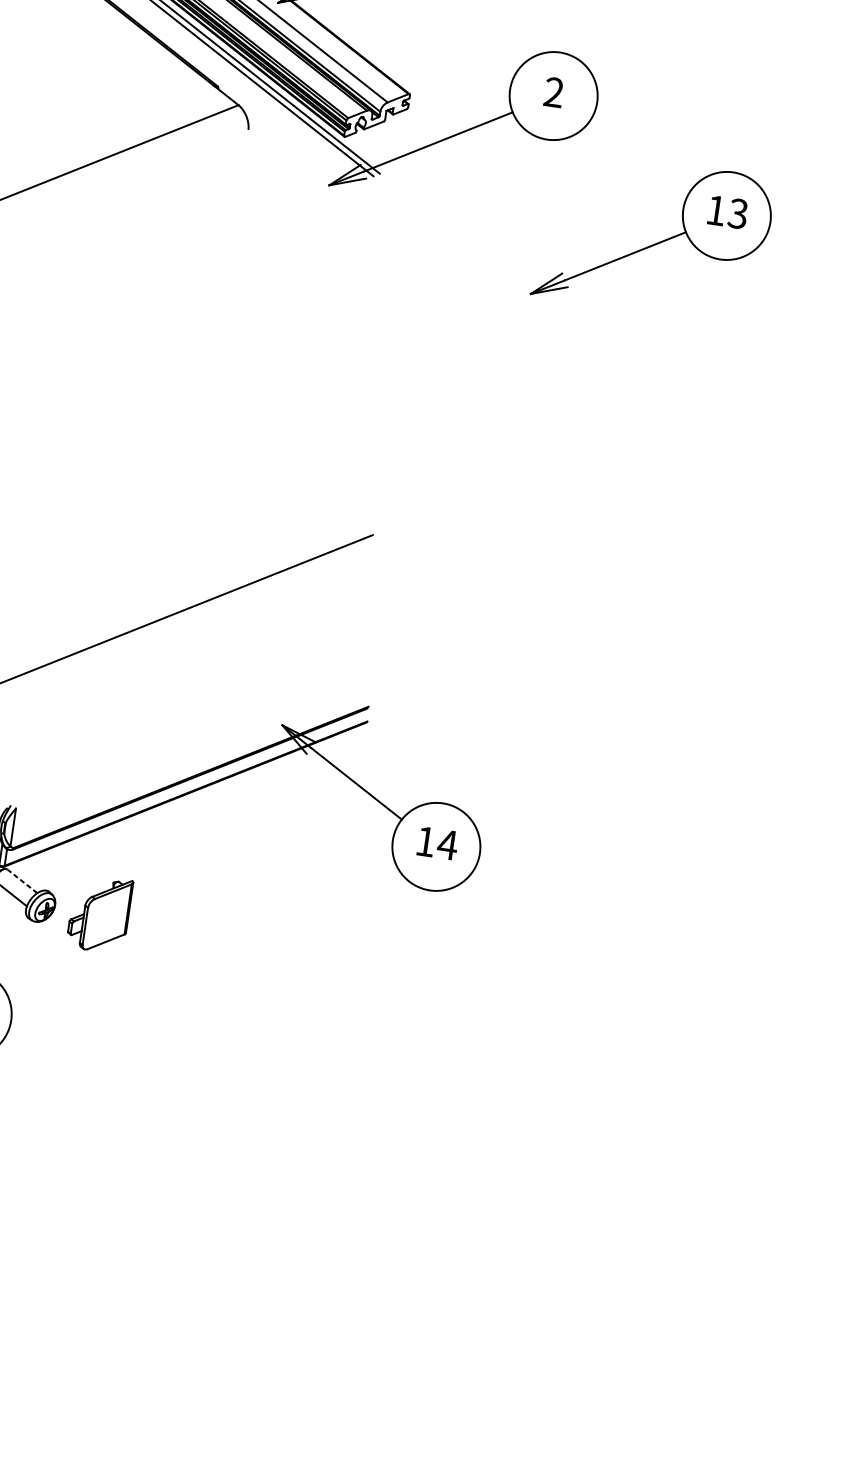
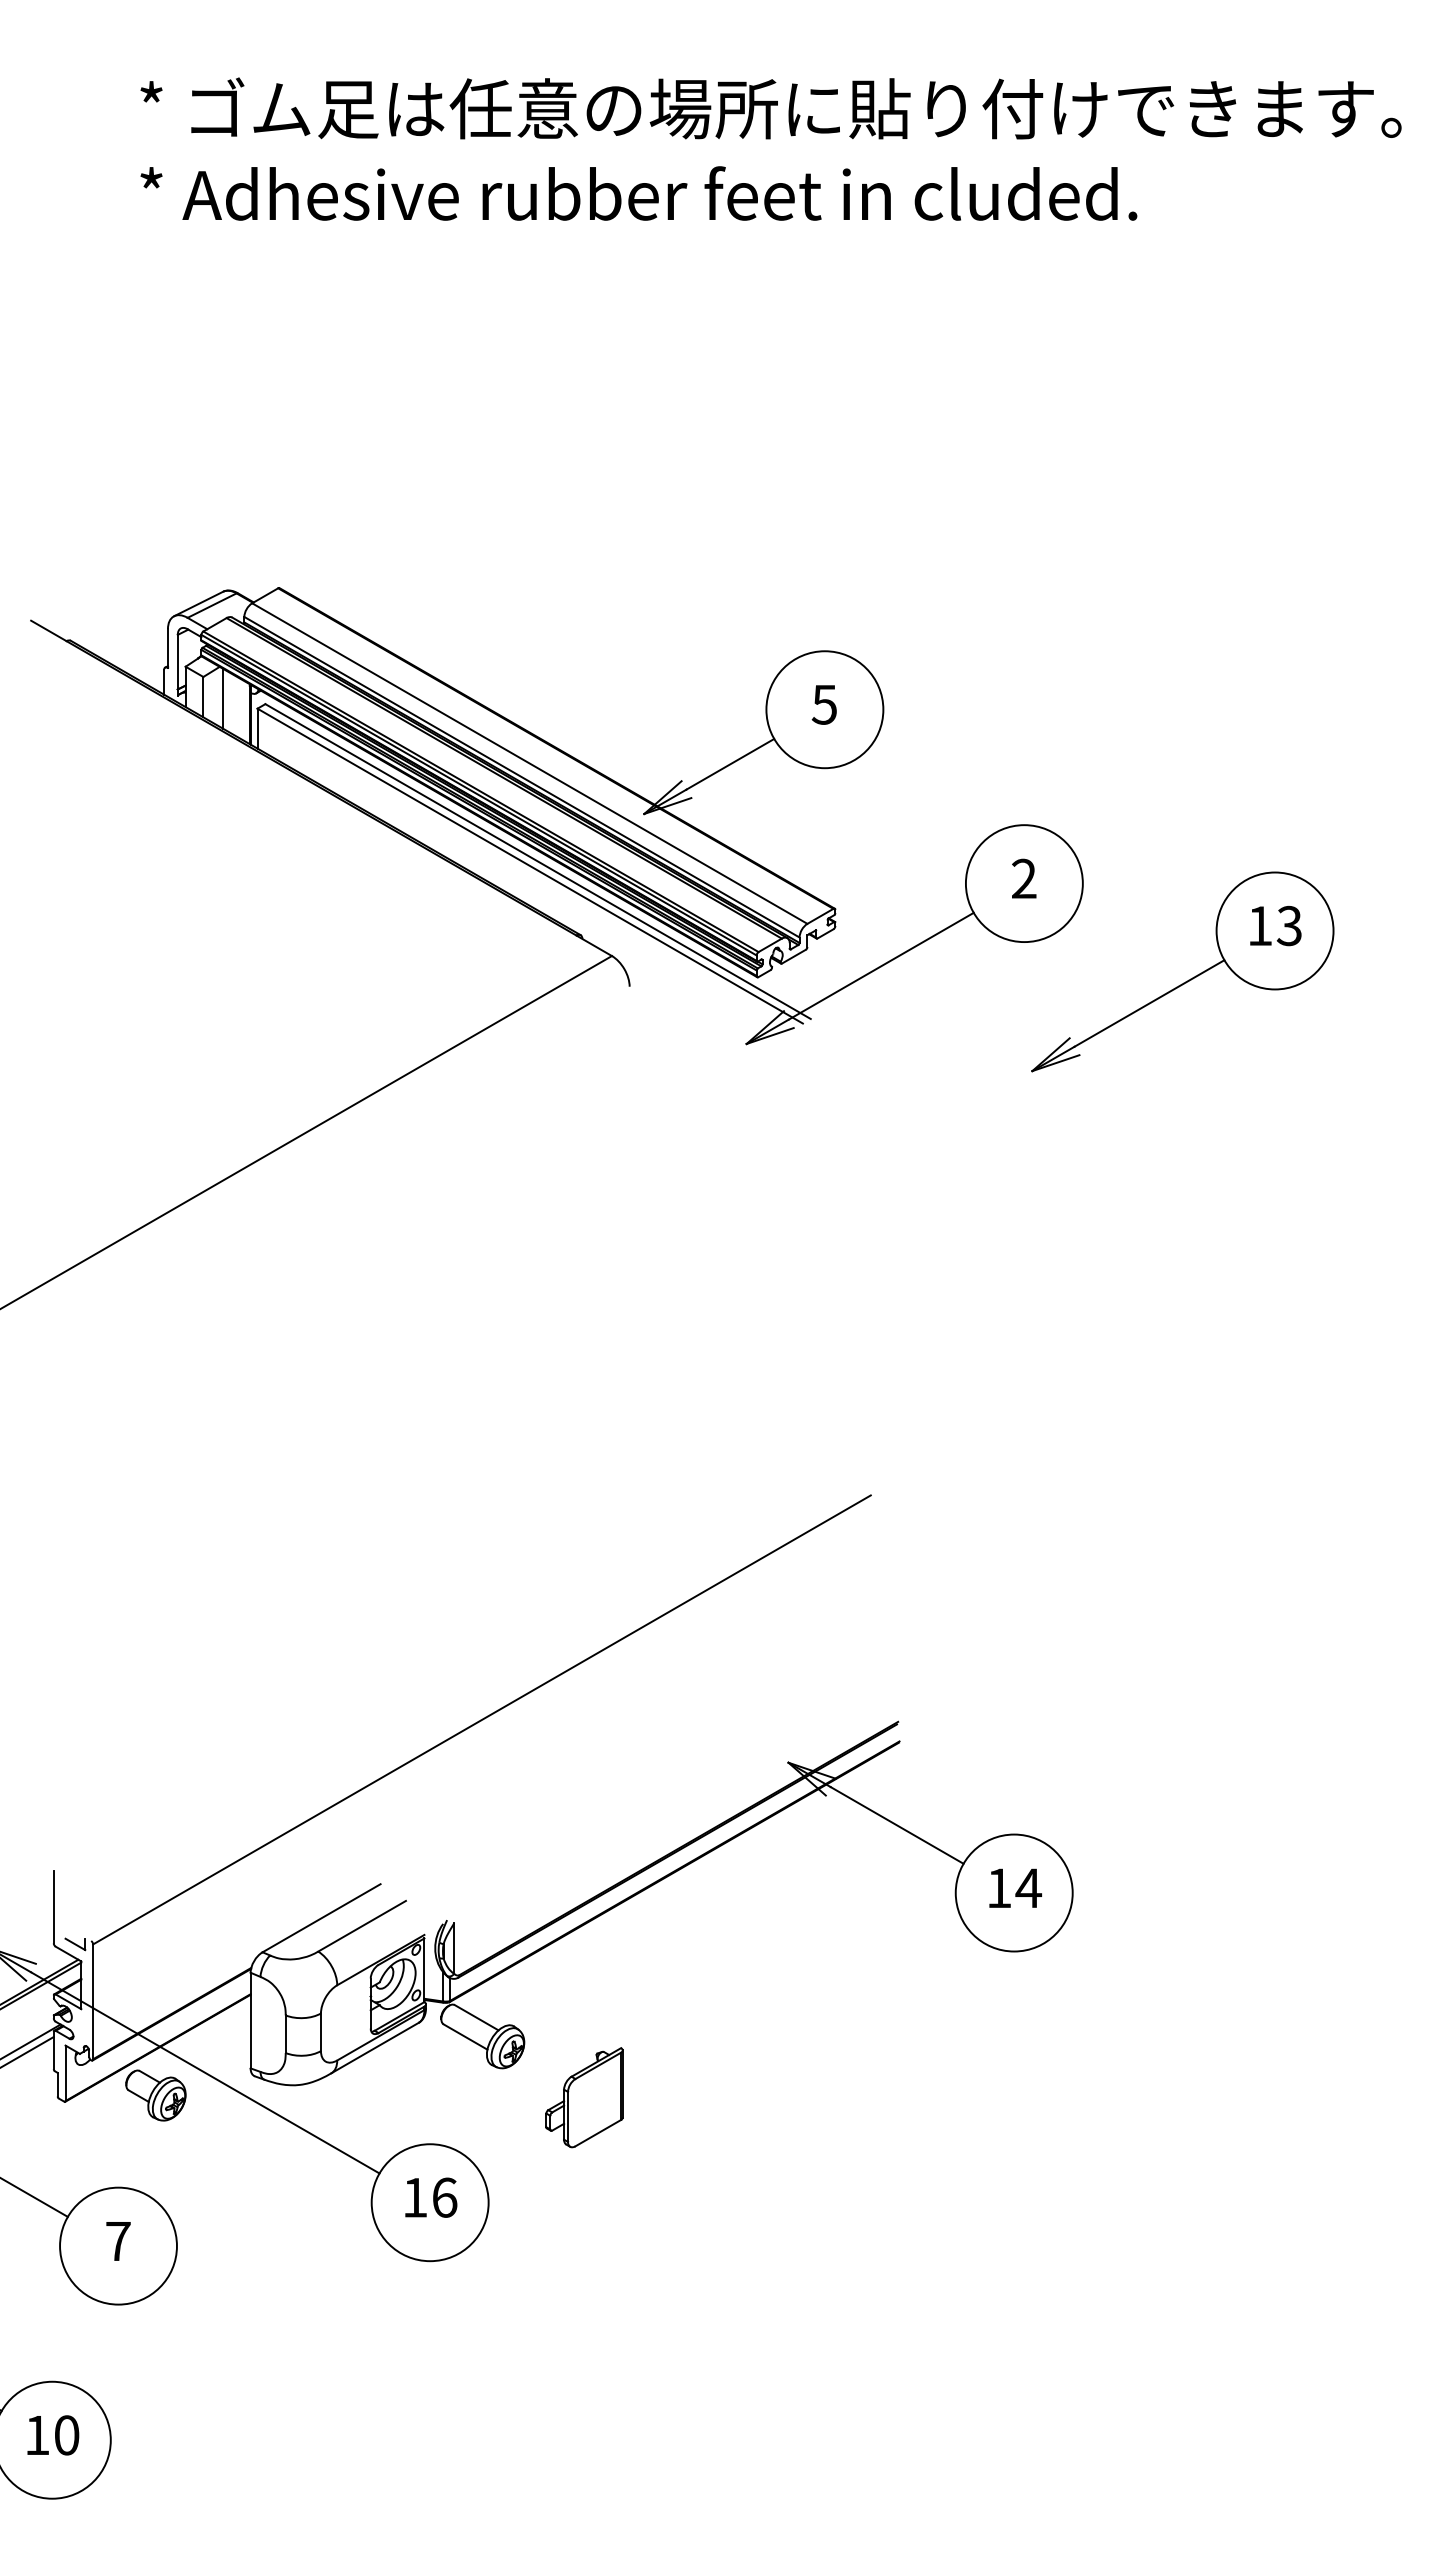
part: (657, 242) -> (1188, 979), moved
line: (22, 881) -> (476, 2017), dashed -> solid
part: (99, 913) -> (584, 2097), moved

